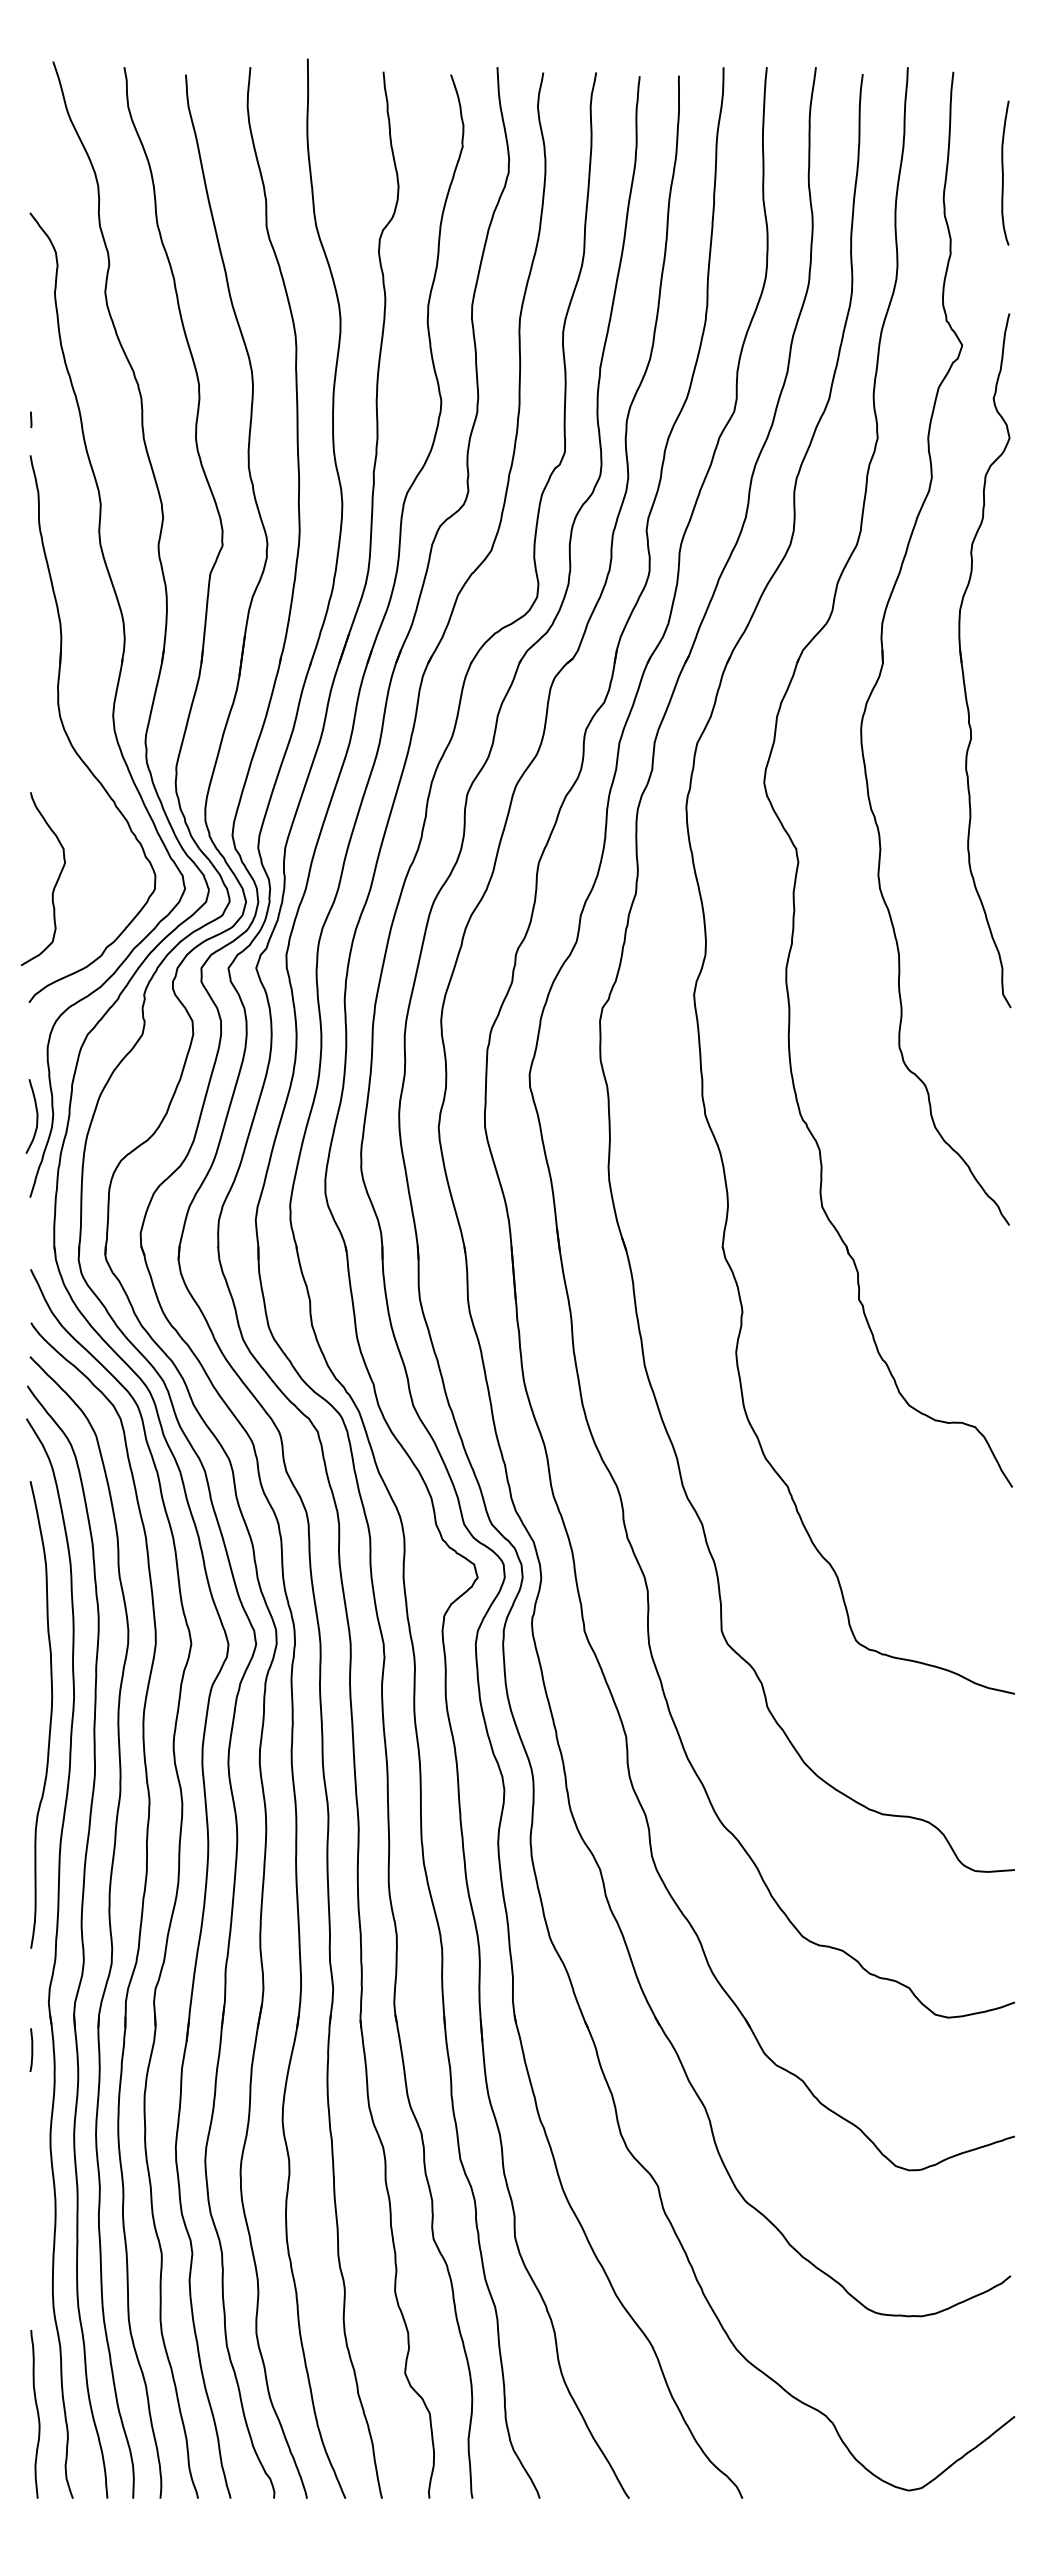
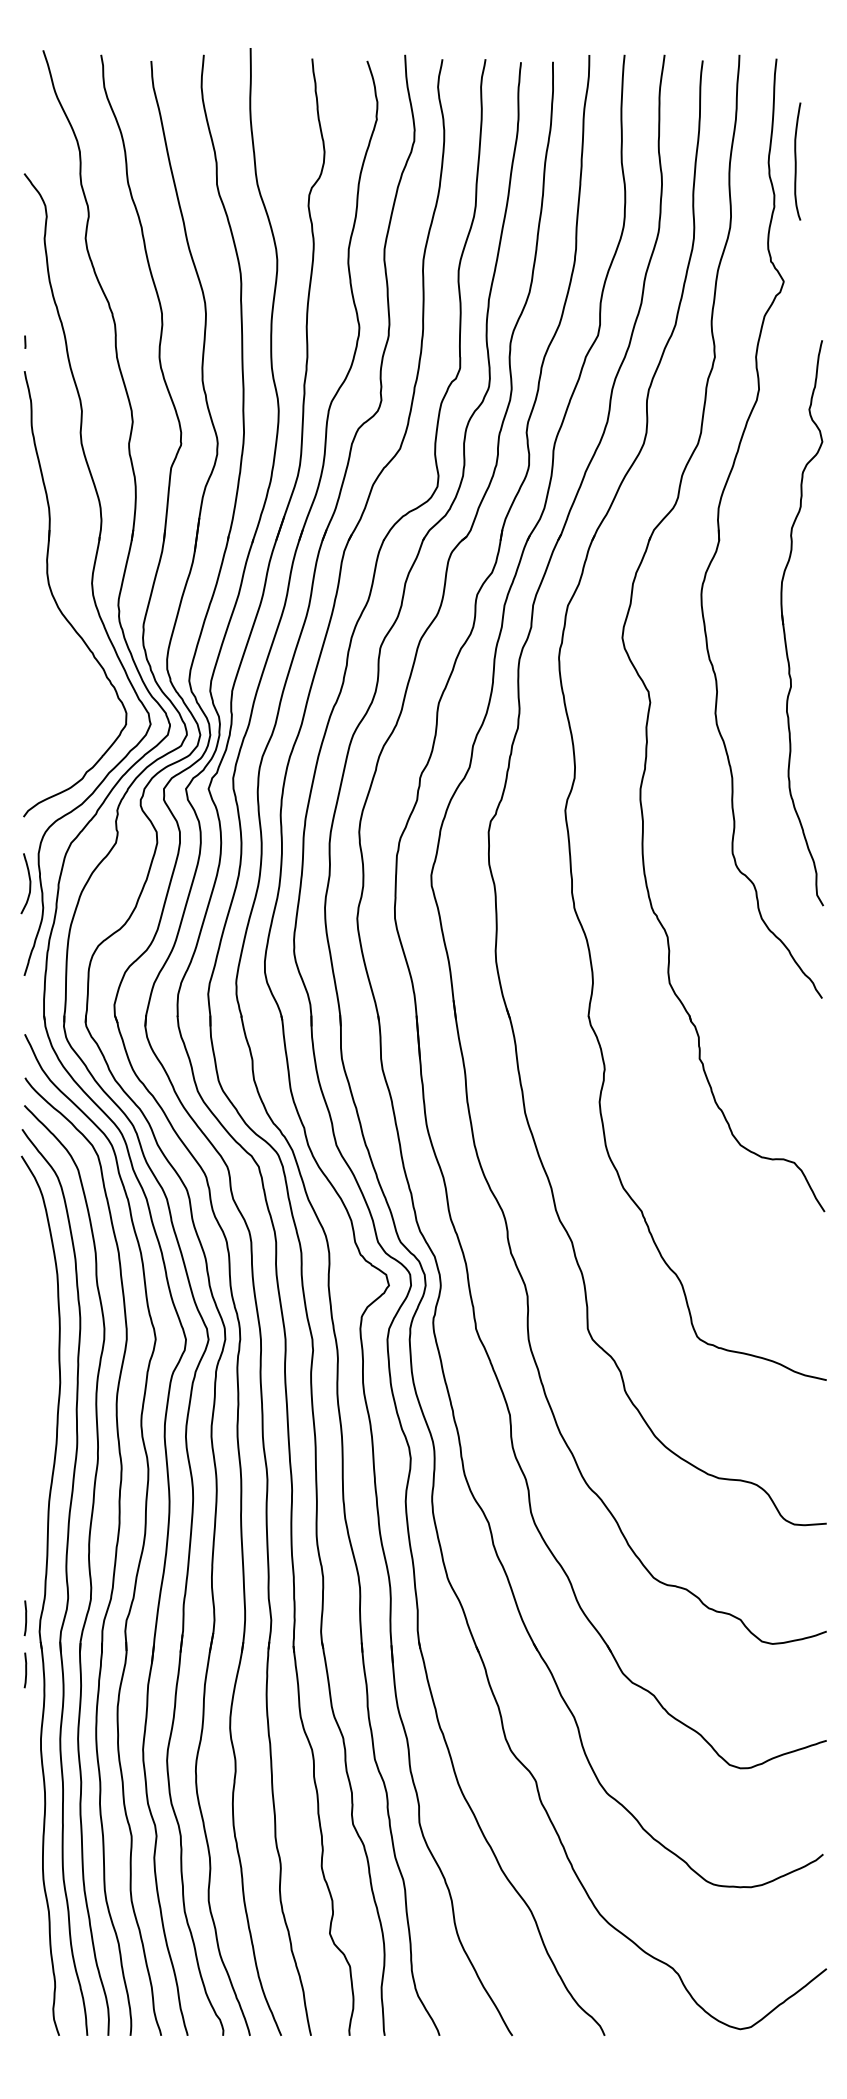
curve: (1003, 172) -> (796, 161), moved
part: (962, 660) -> (784, 623), moved
curve: (55, 882) -> (45, 719), removed
curve: (36, 1116) -> (29, 883), moved
curve: (50, 1714) -> (40, 1396), removed
curve: (31, 1985) -> (25, 1617), added
curve: (37, 2414) -> (30, 1967), removed

